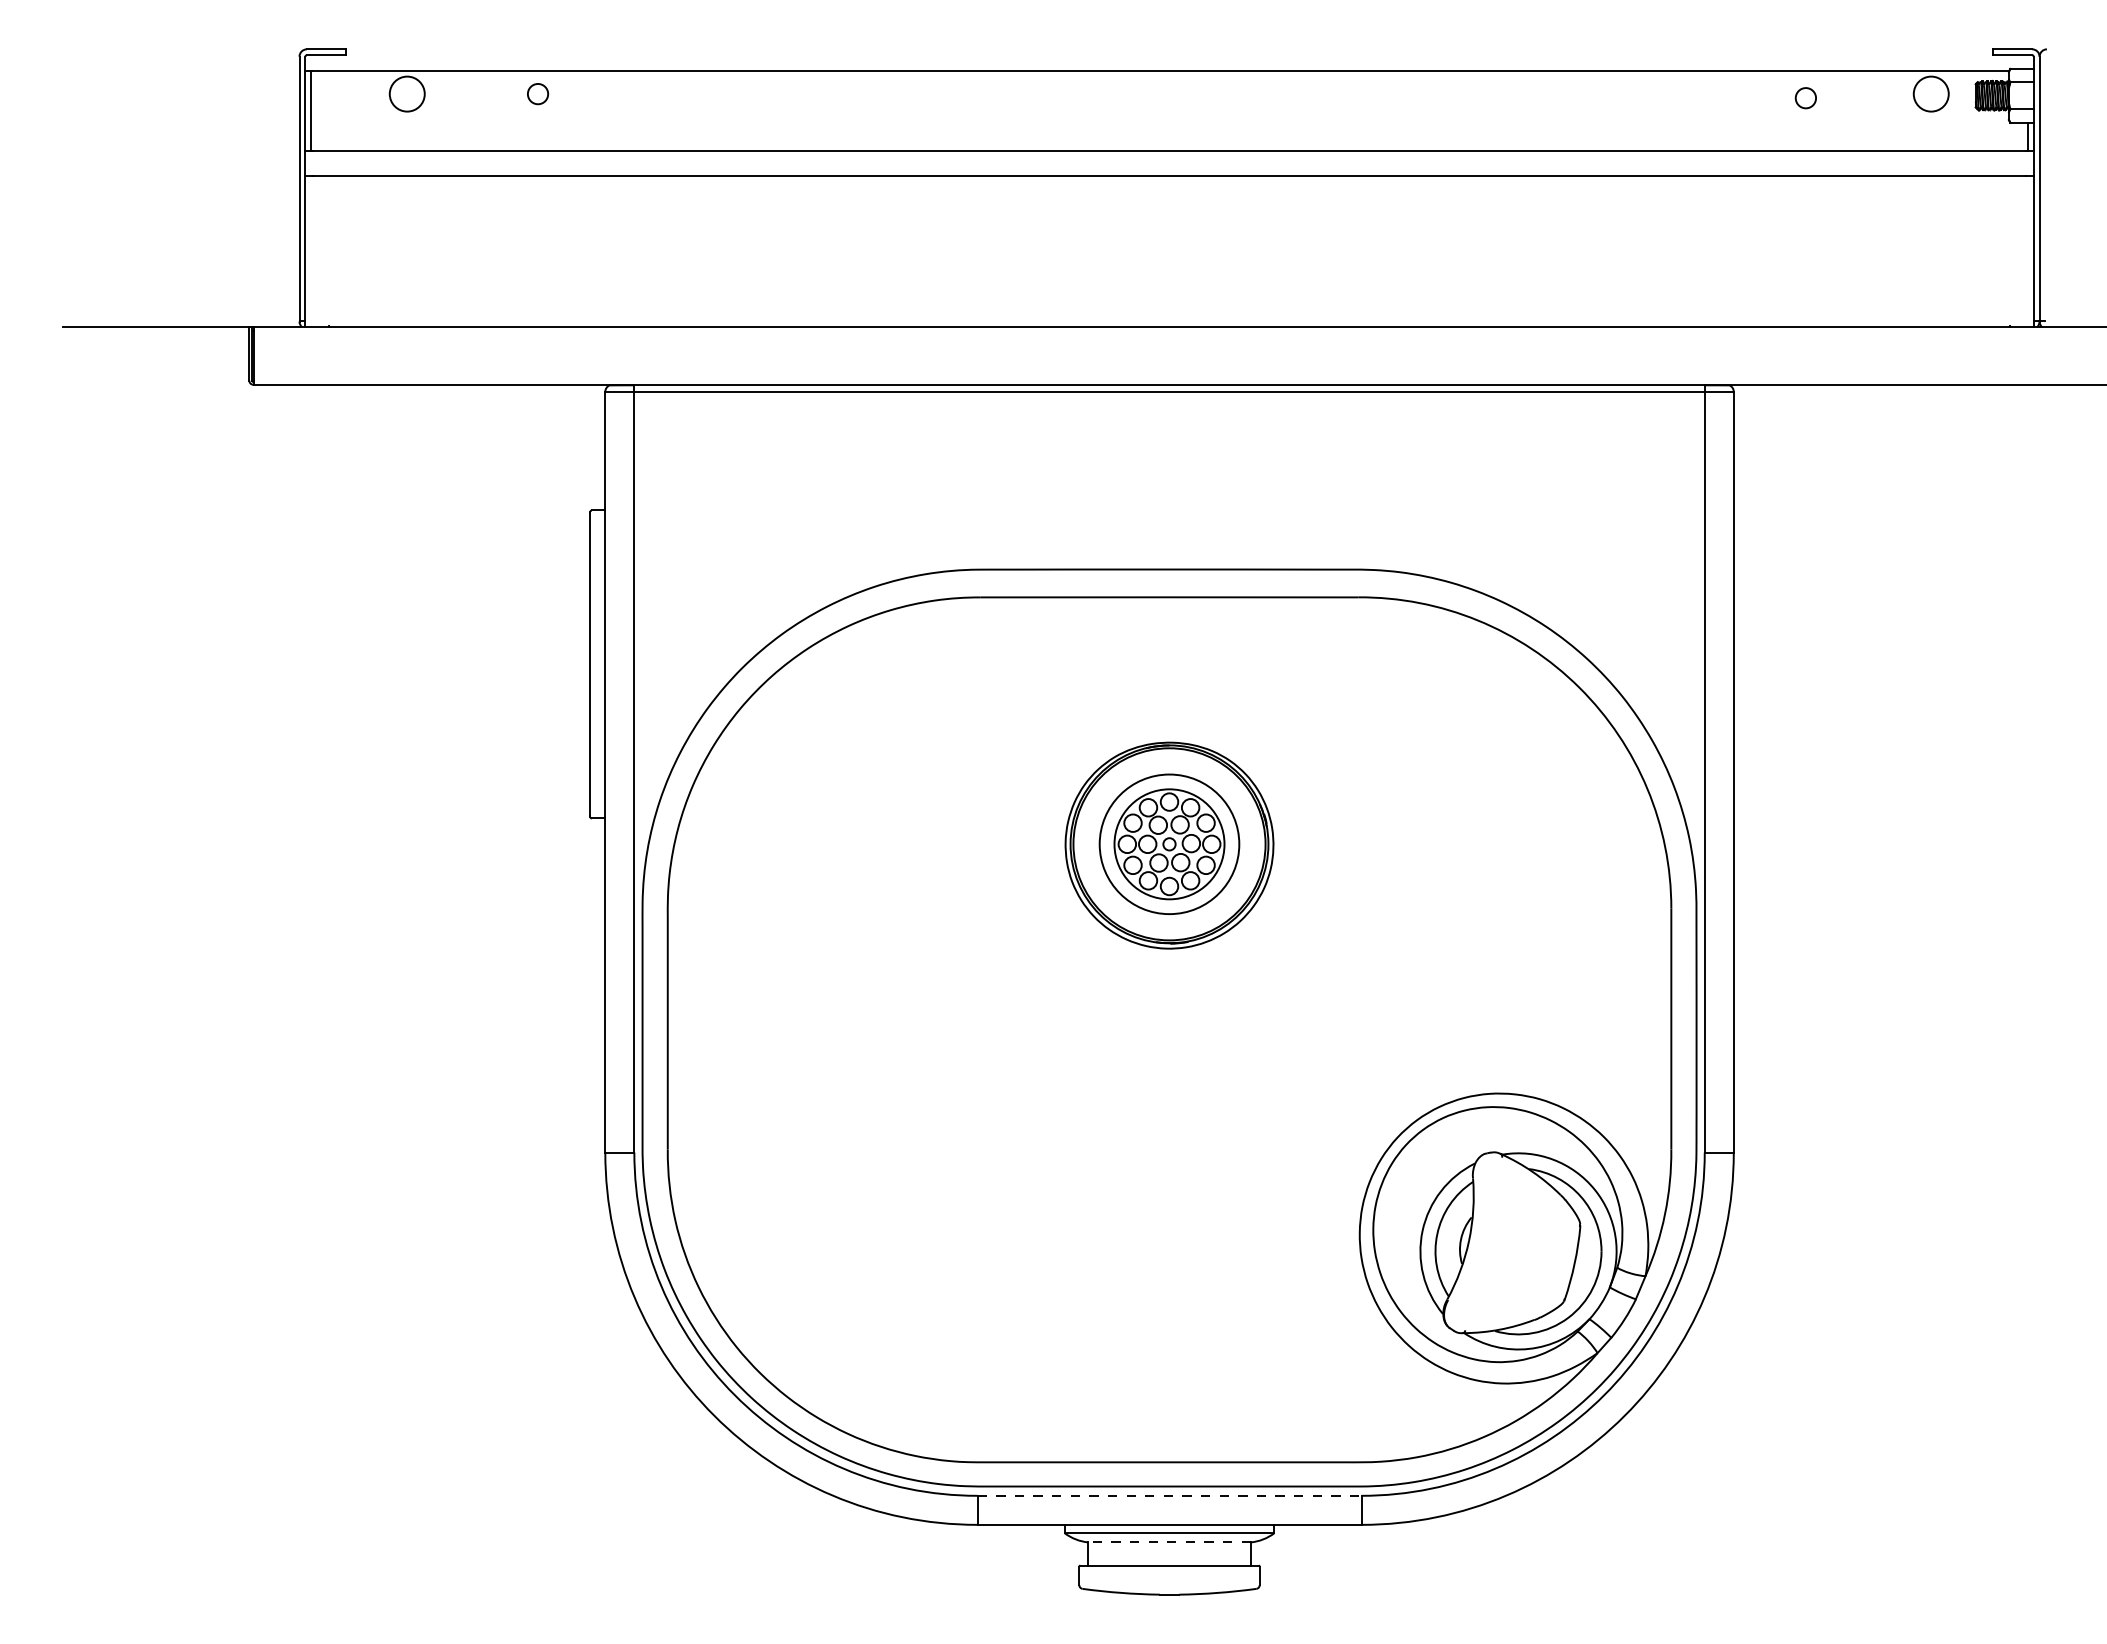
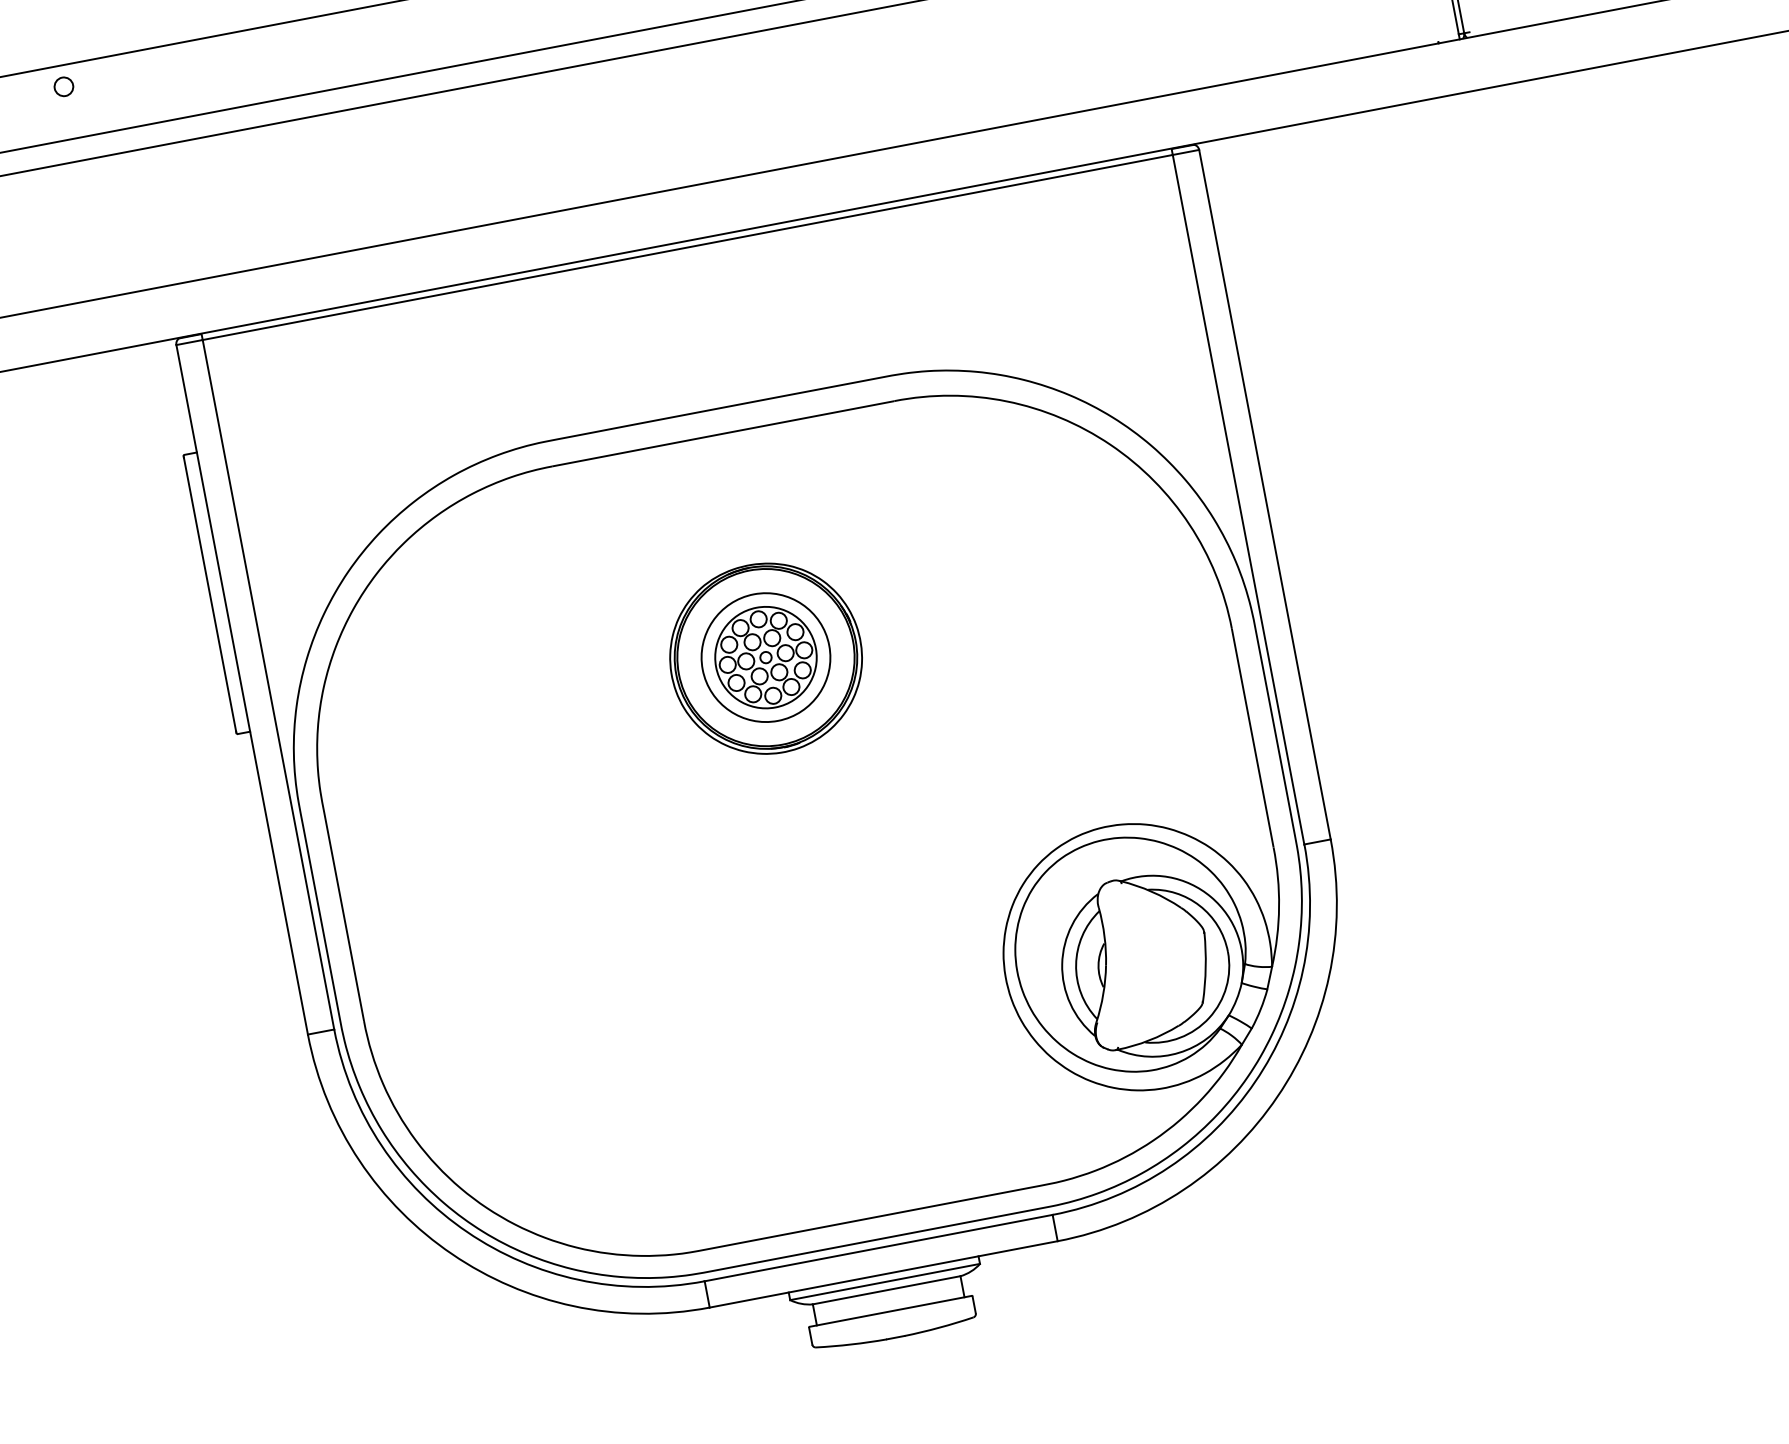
line: (1169, 1495) -> (878, 1247), dashed -> solid
line: (1169, 1542) -> (886, 1290), dashed -> solid

